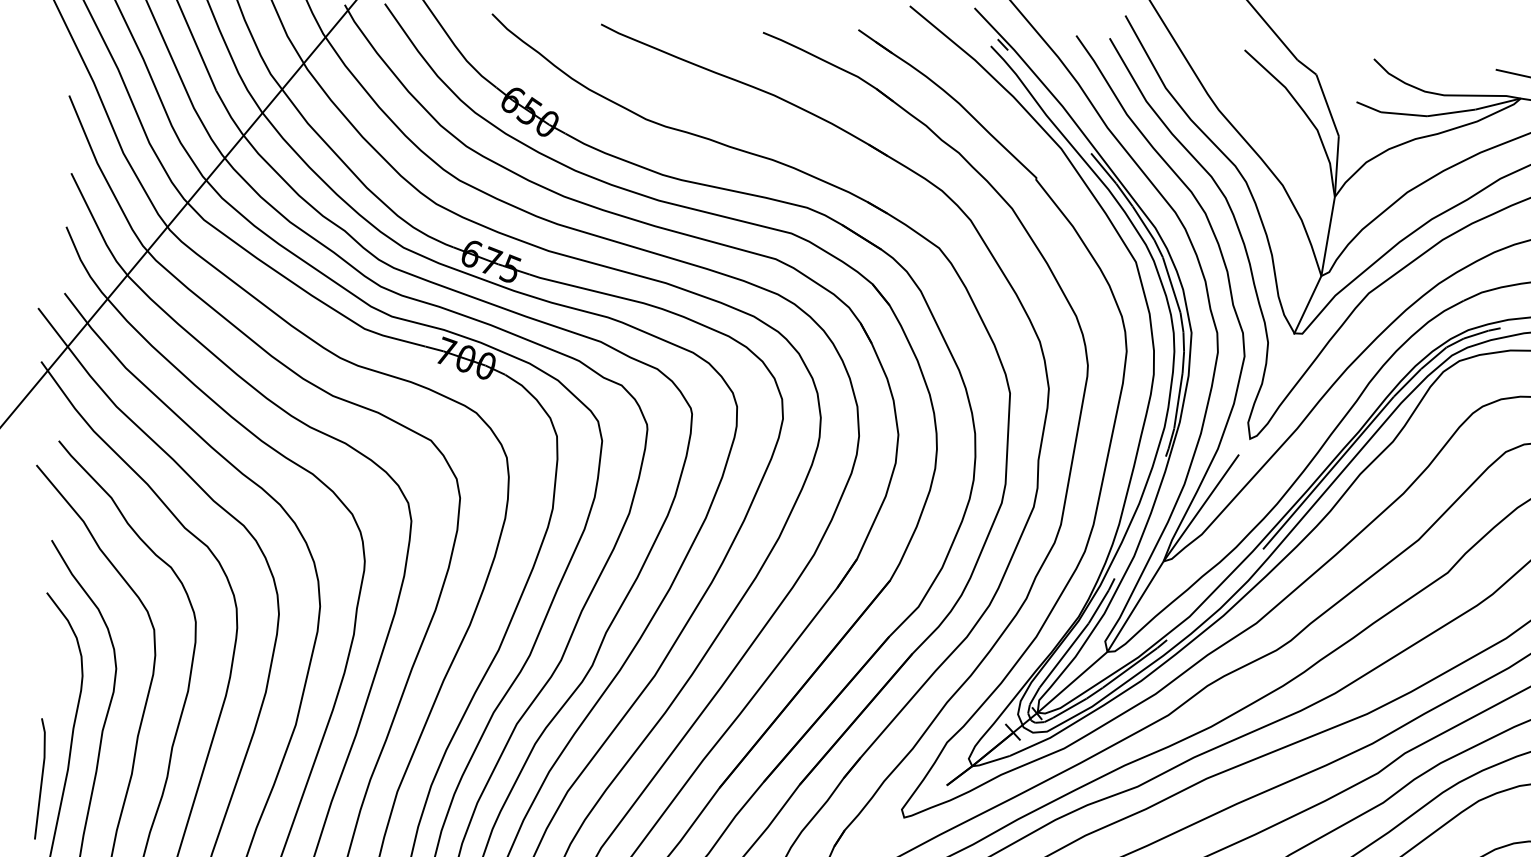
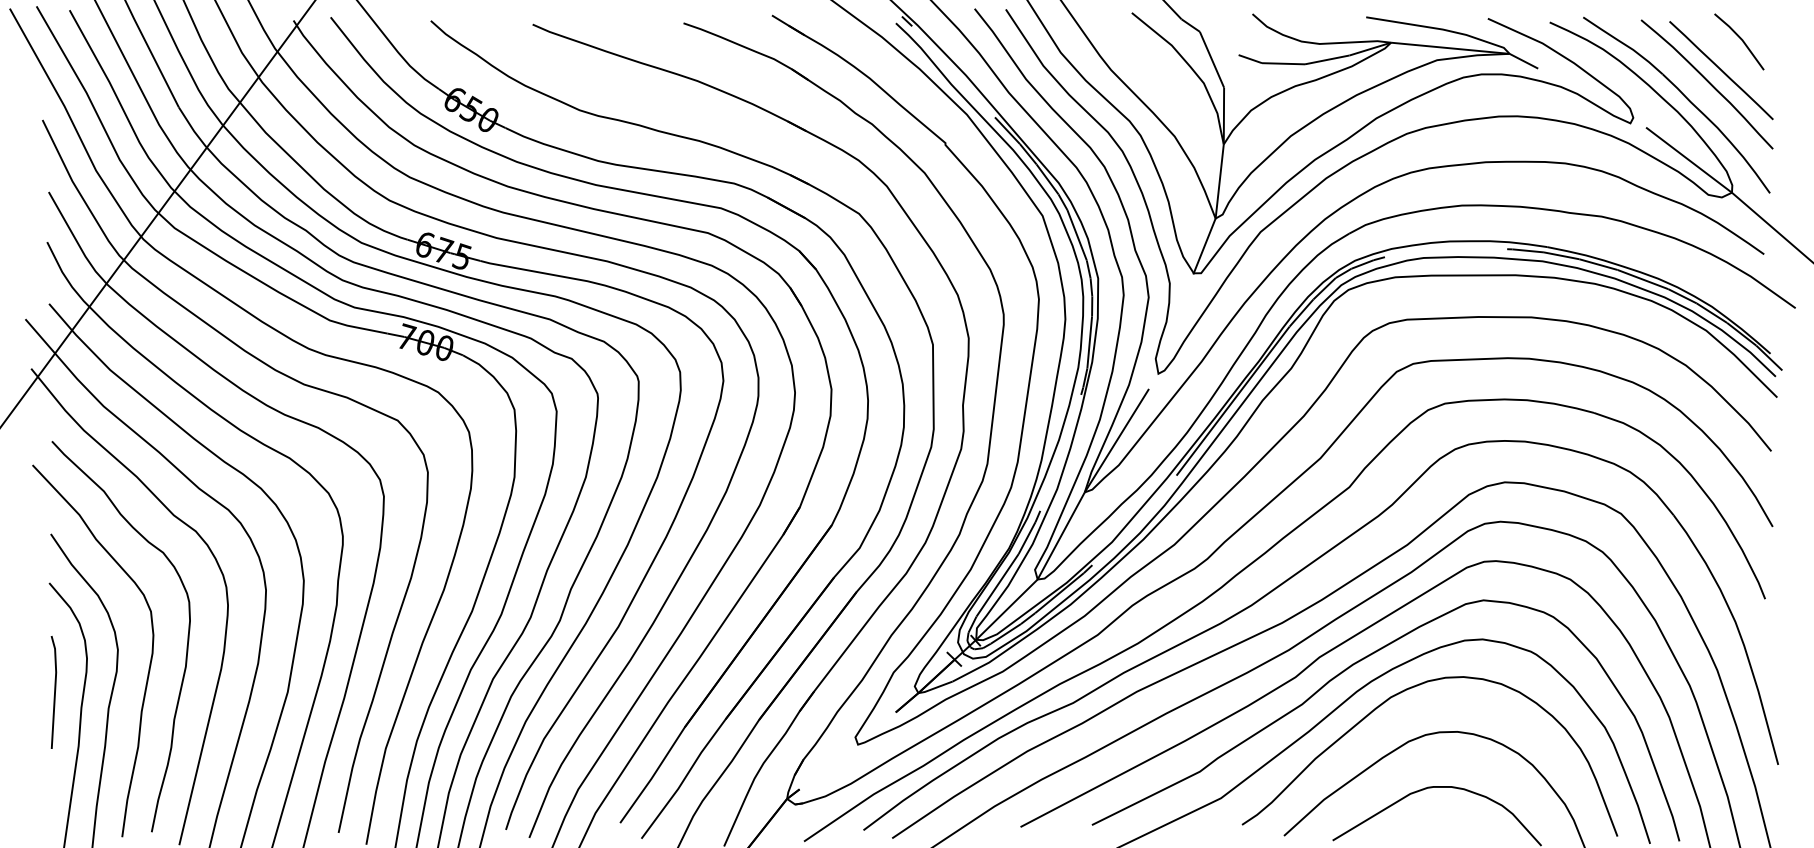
line: (41, 779) -> (54, 692), moved

